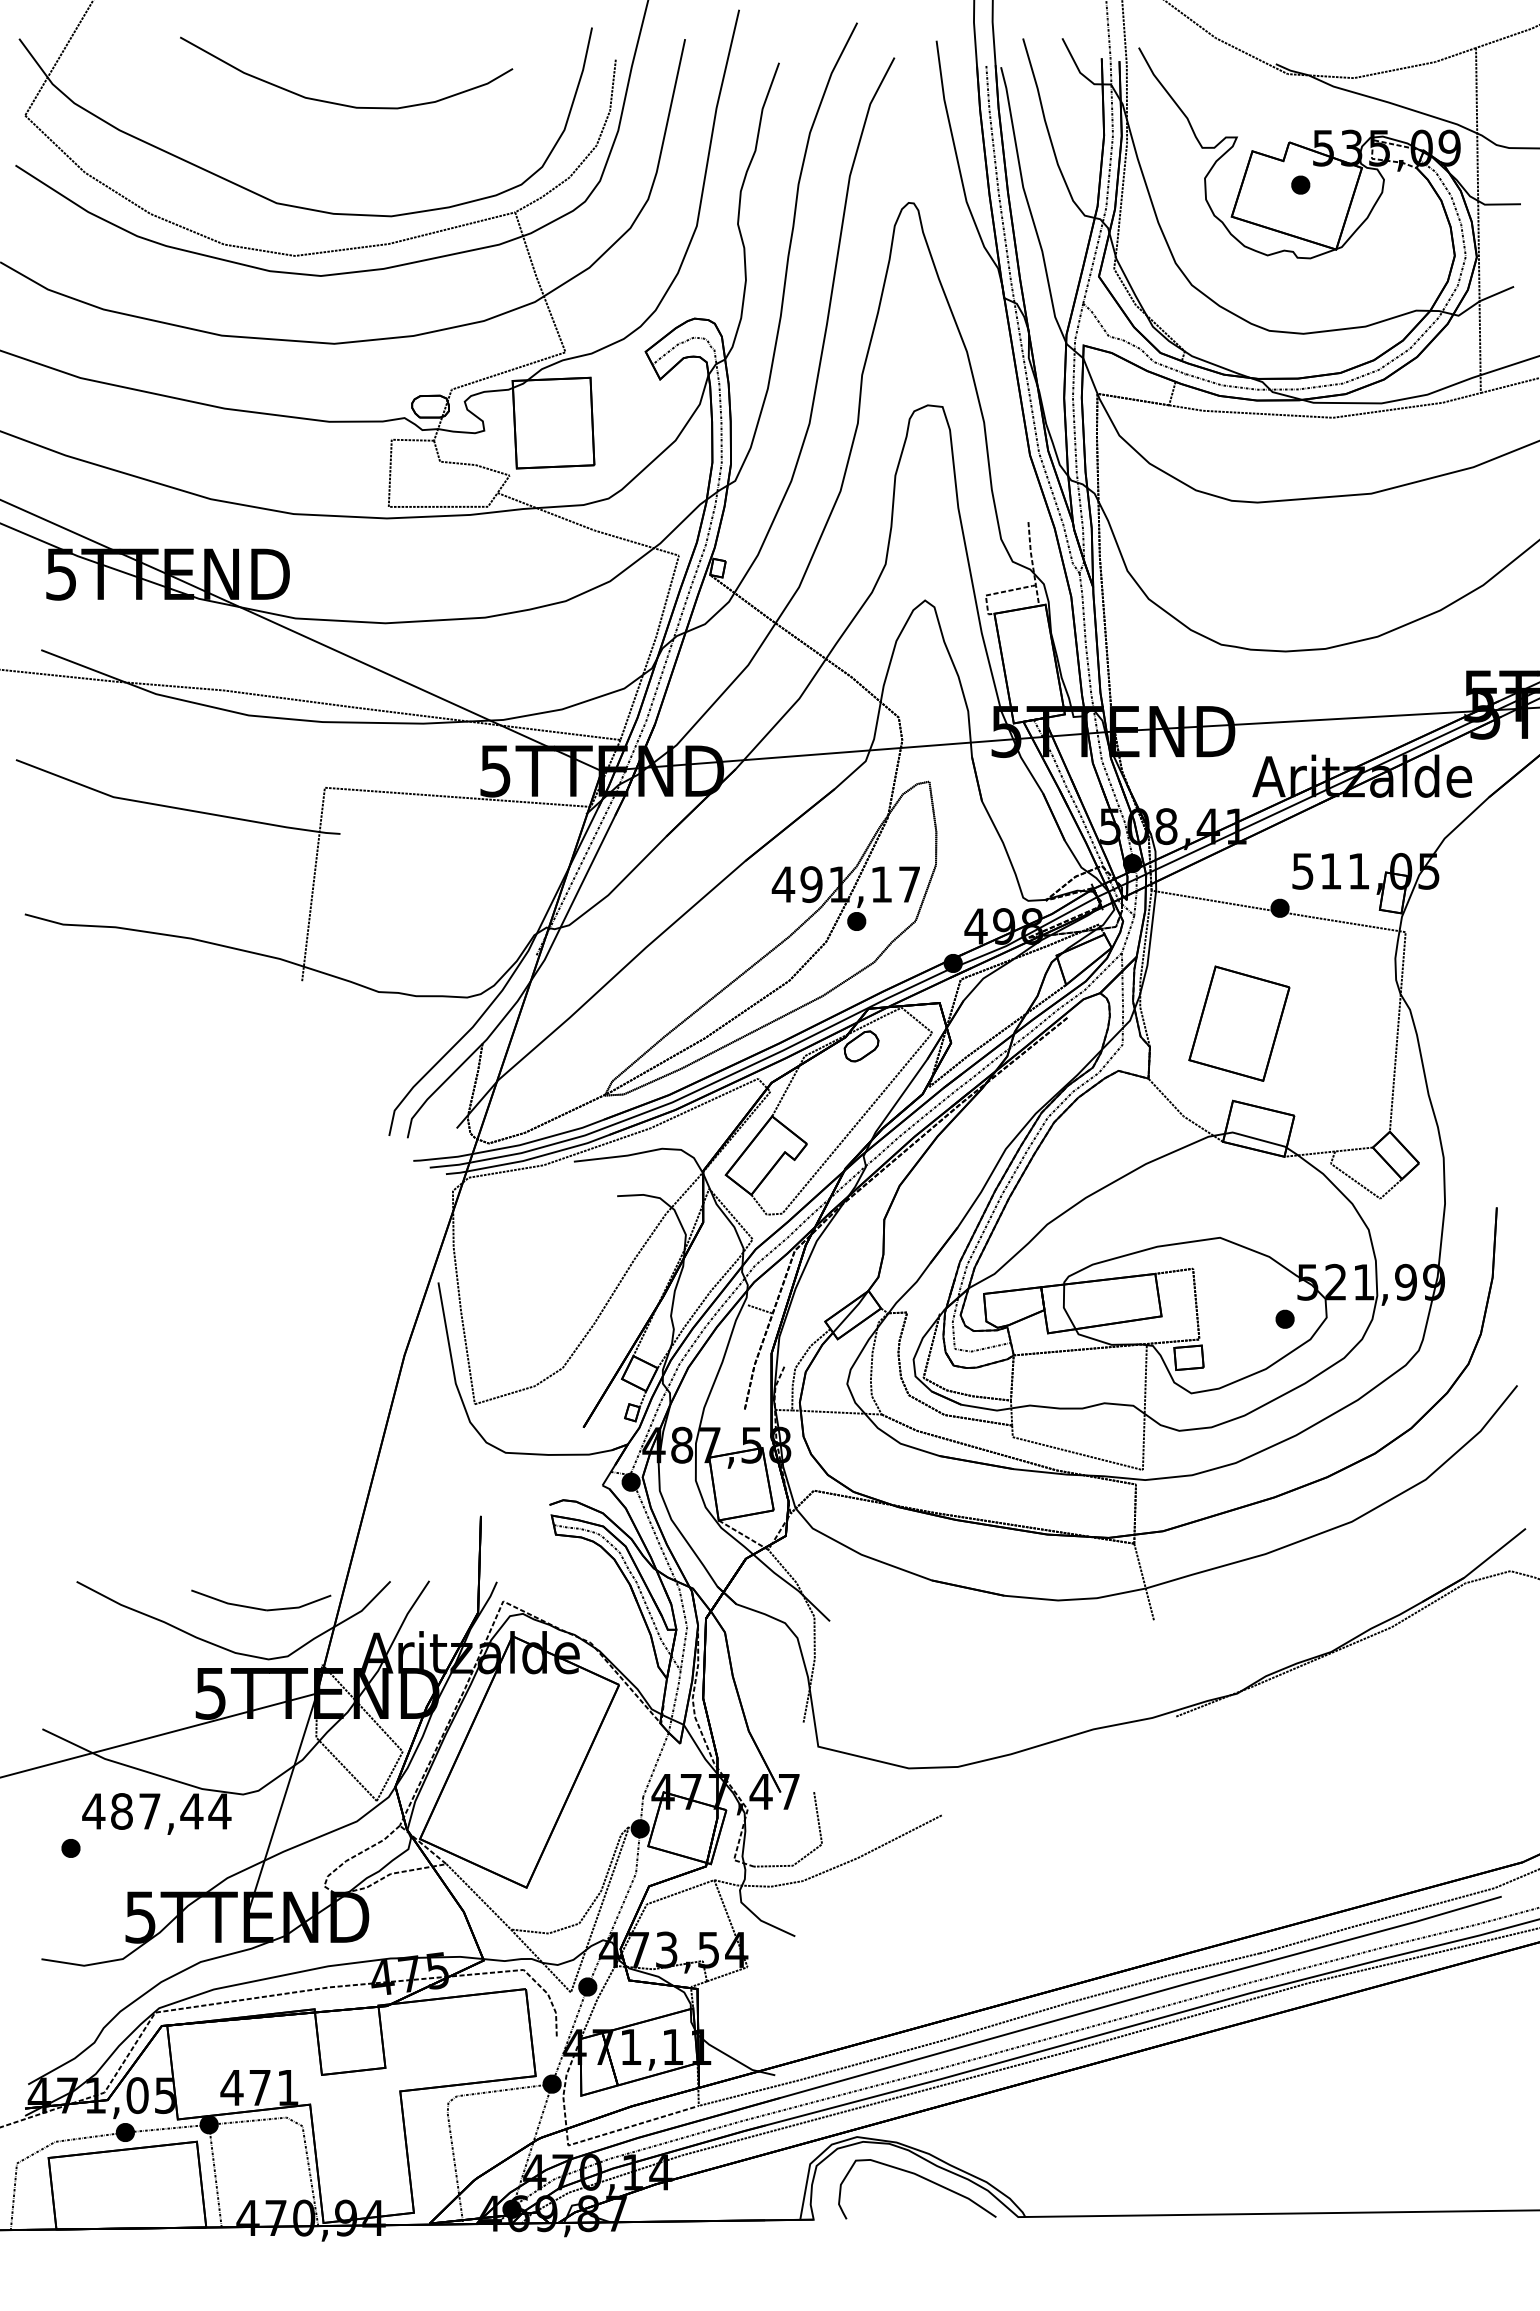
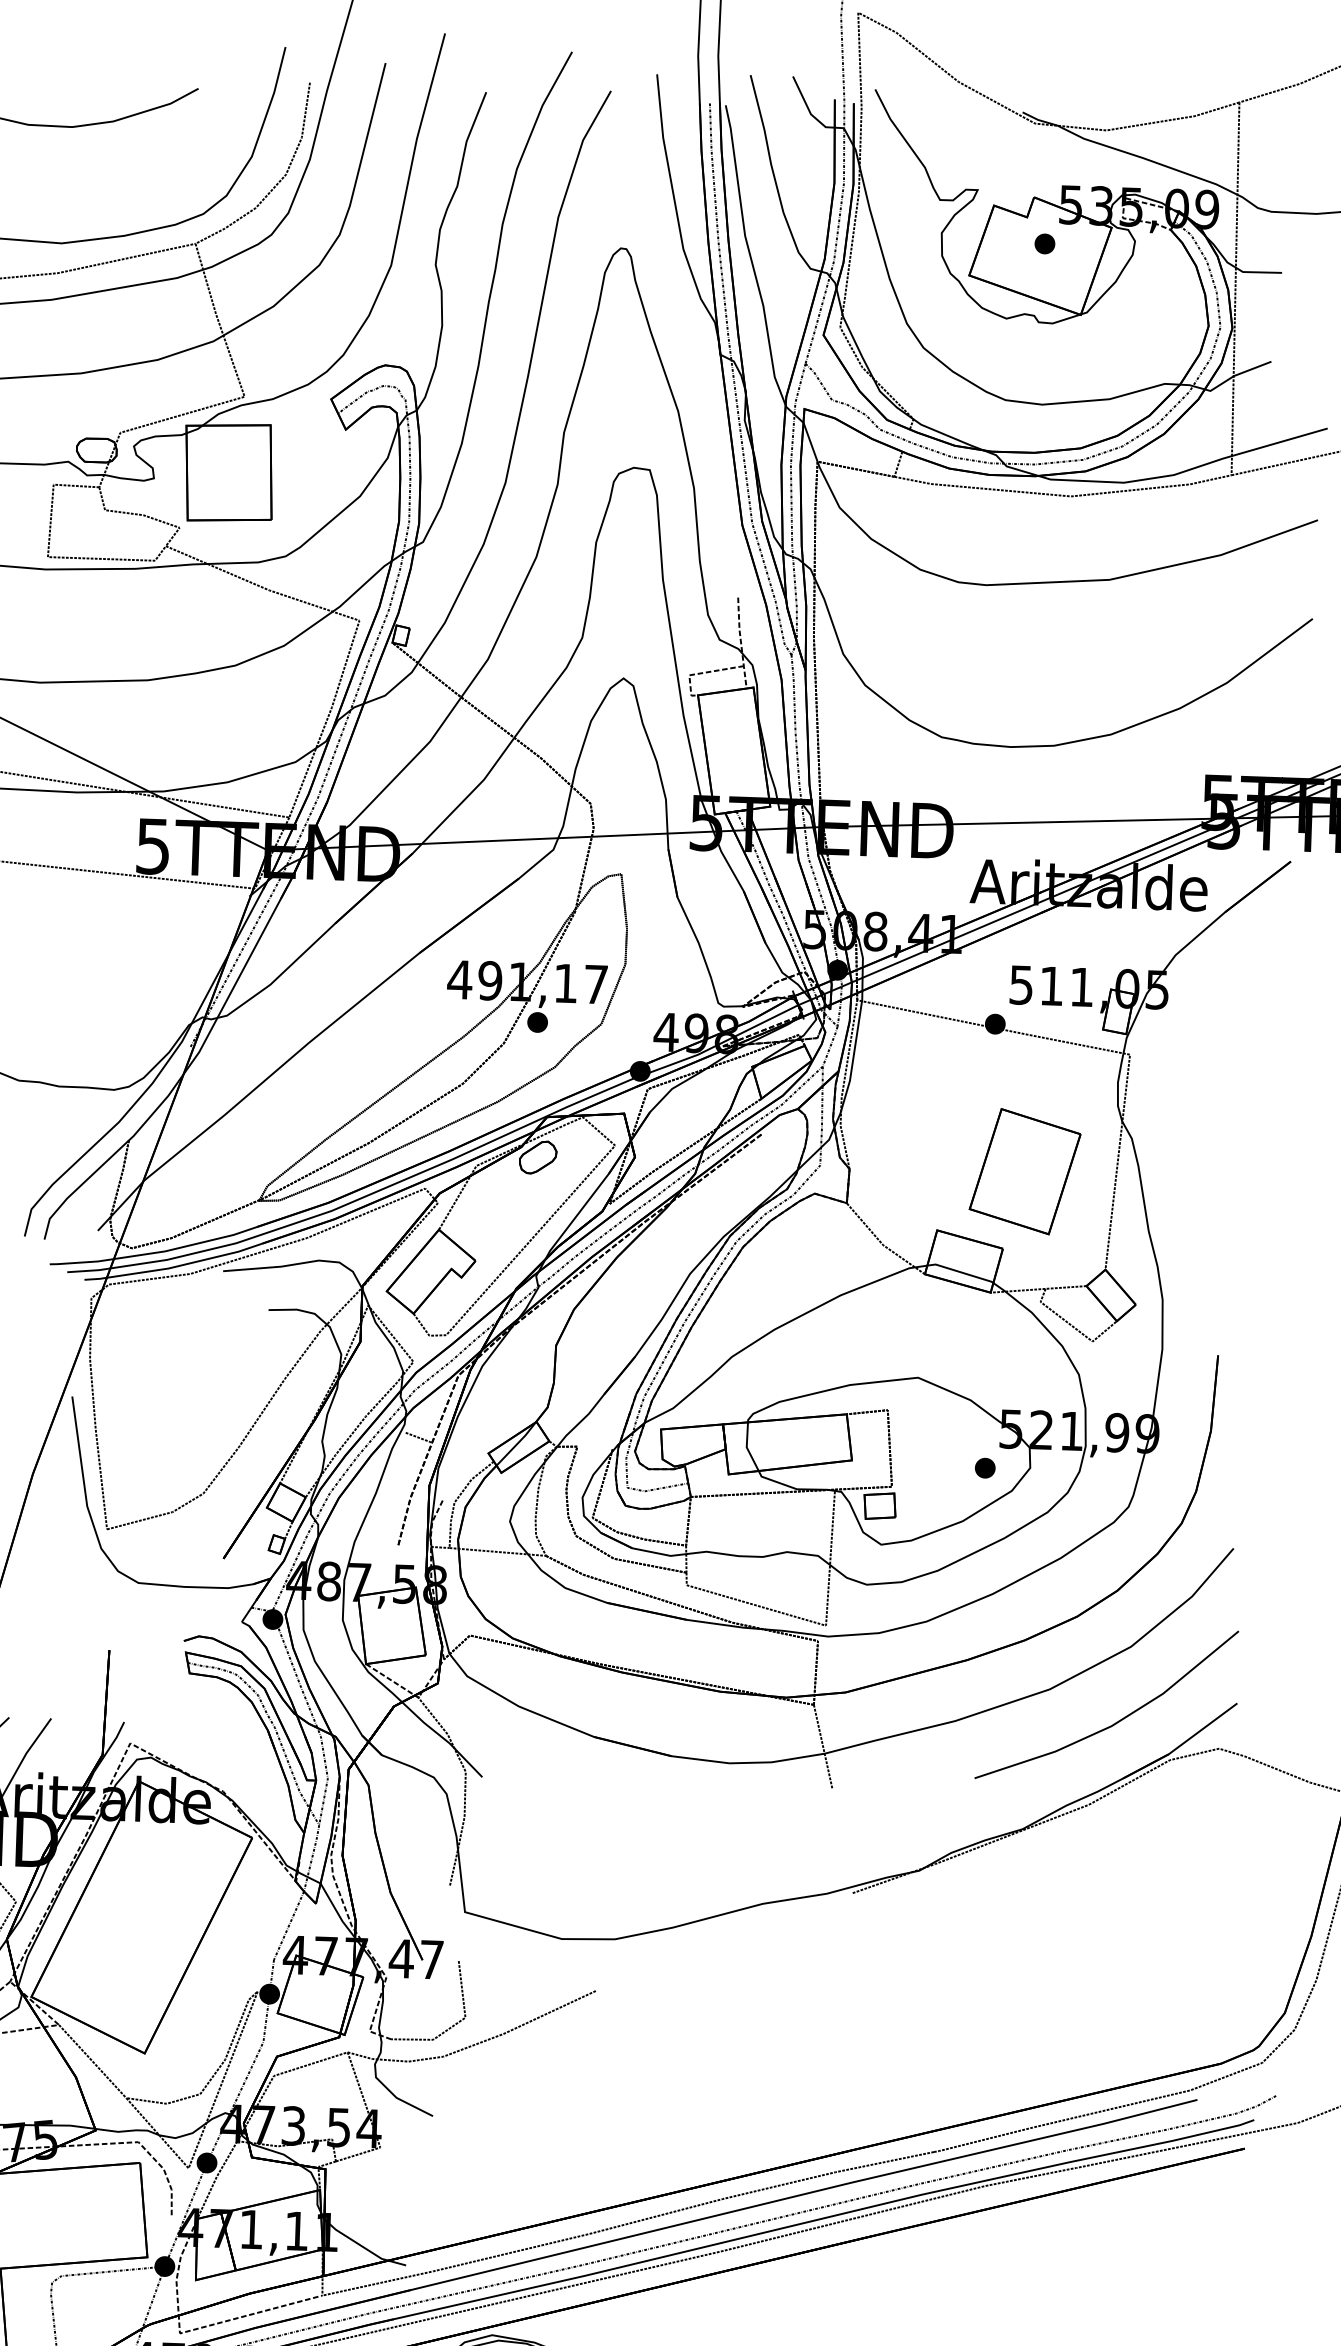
part: (1239, 1023) -> (1025, 1171), moved
line: (1414, 1549) -> (1116, 1721), added

